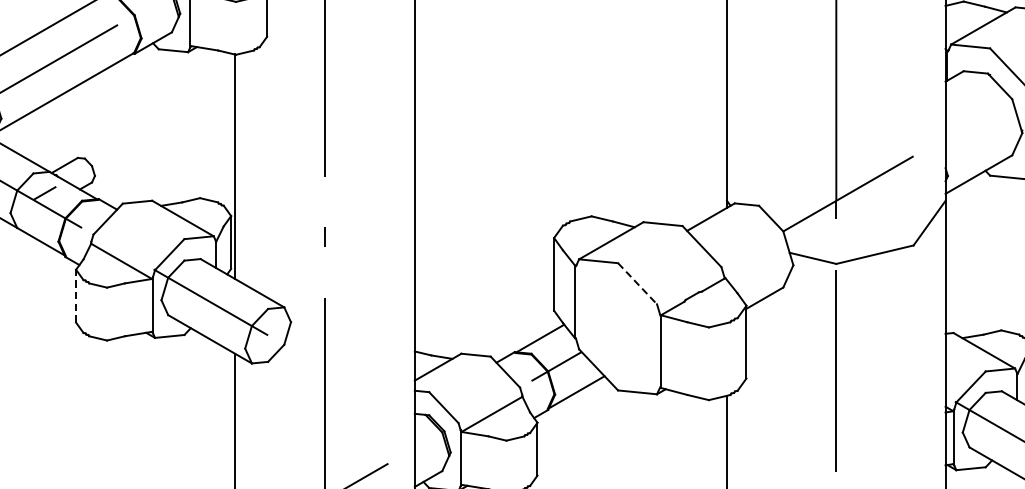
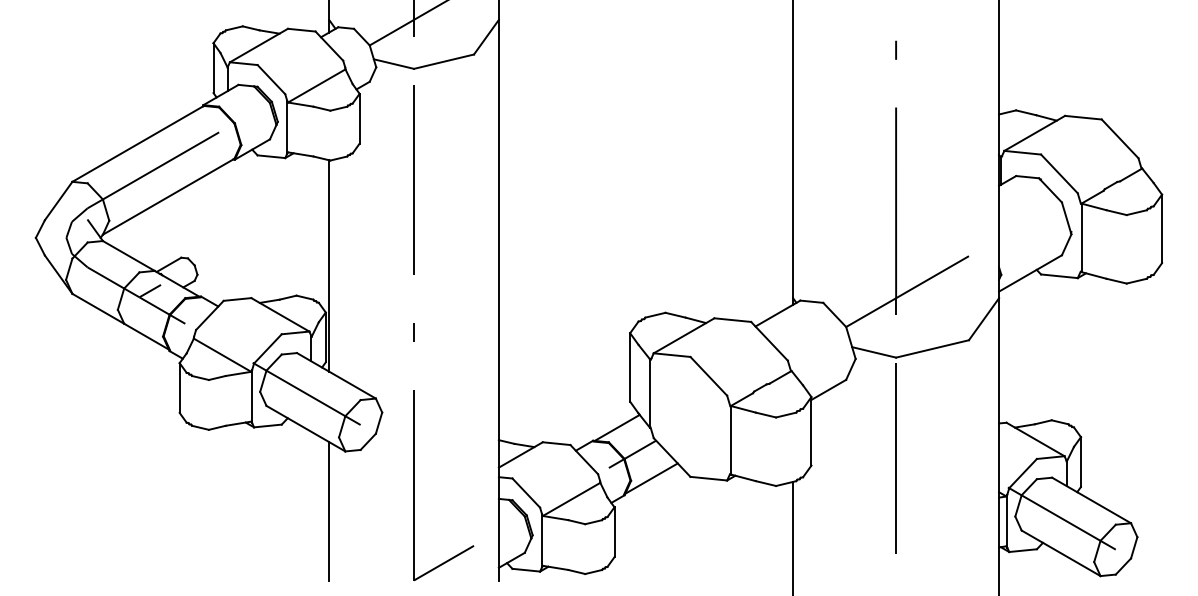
line: (637, 283) -> (708, 376), dashed -> solid
line: (75, 296) -> (179, 388), dashed -> solid

